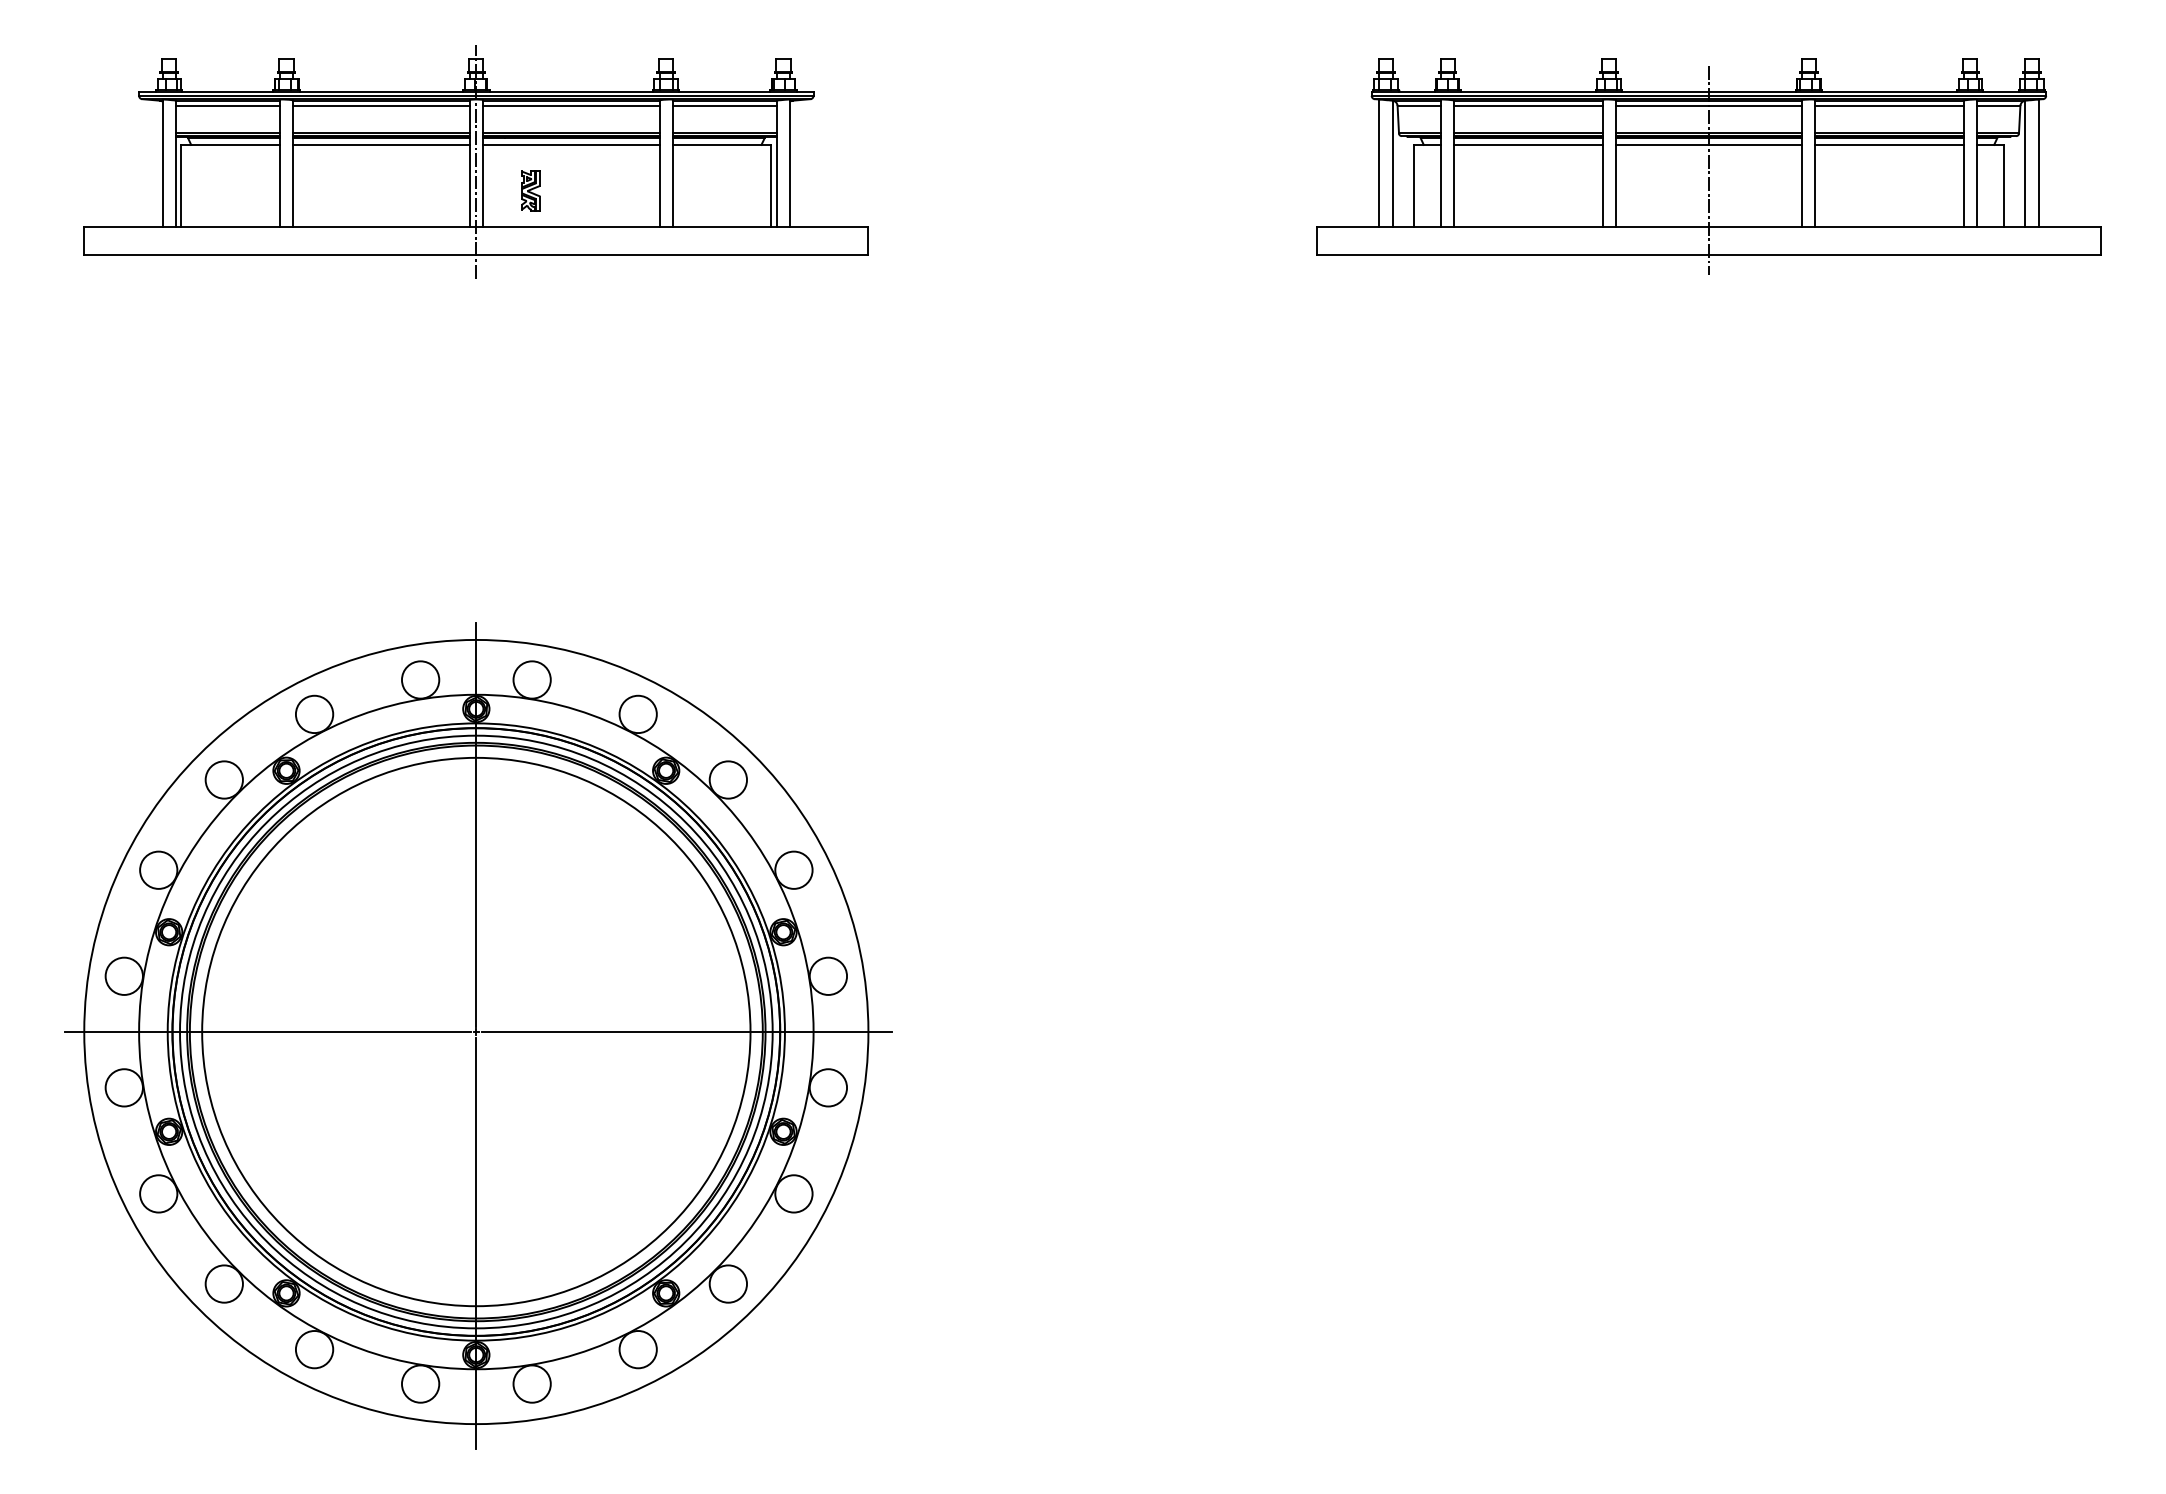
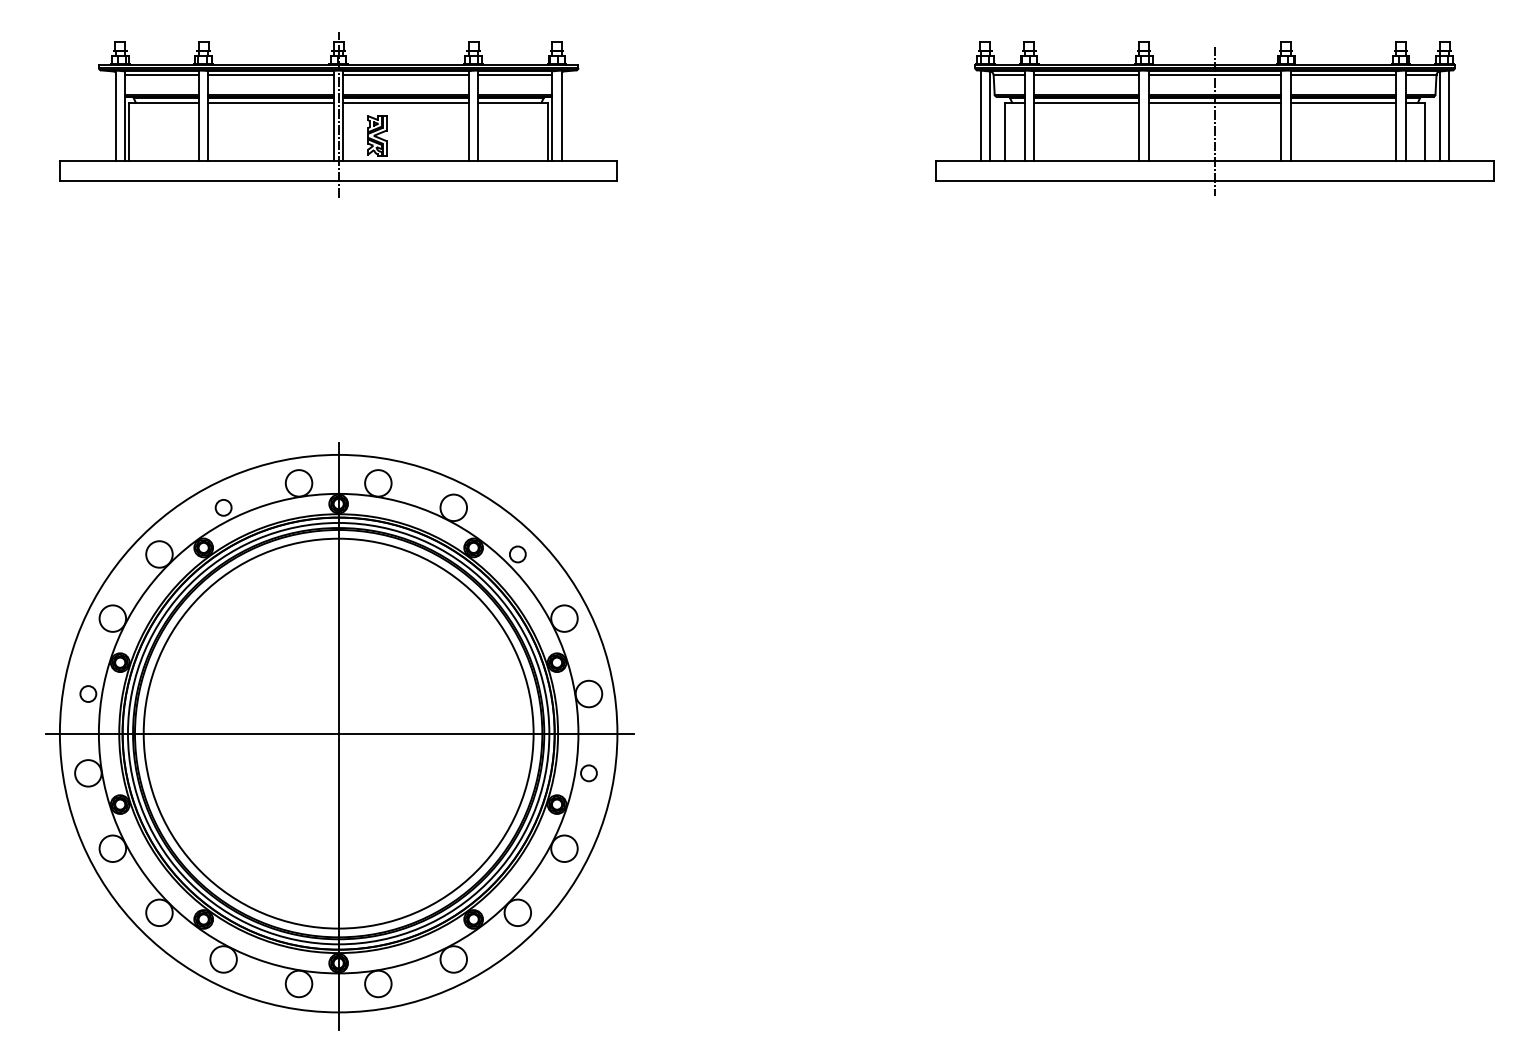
part: (530, 190) -> (377, 135), size x1.4
circle: (314, 714) -> (223, 507), size x0.6
circle: (728, 779) -> (517, 554), size x0.6
circle: (123, 975) -> (87, 693), size x0.6
circle: (828, 1087) -> (589, 773), size x0.6

